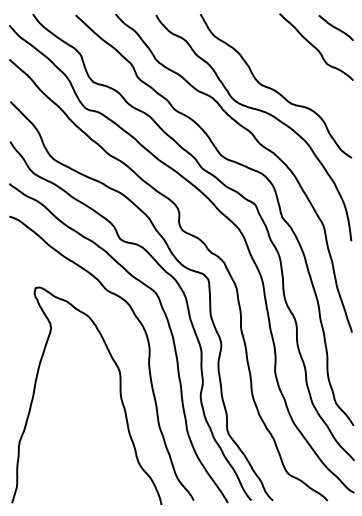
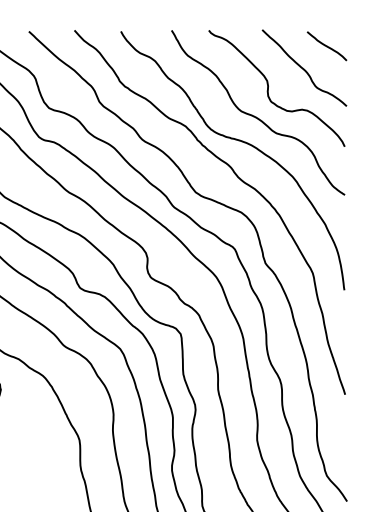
curve: (285, 64) -> (269, 88), added

